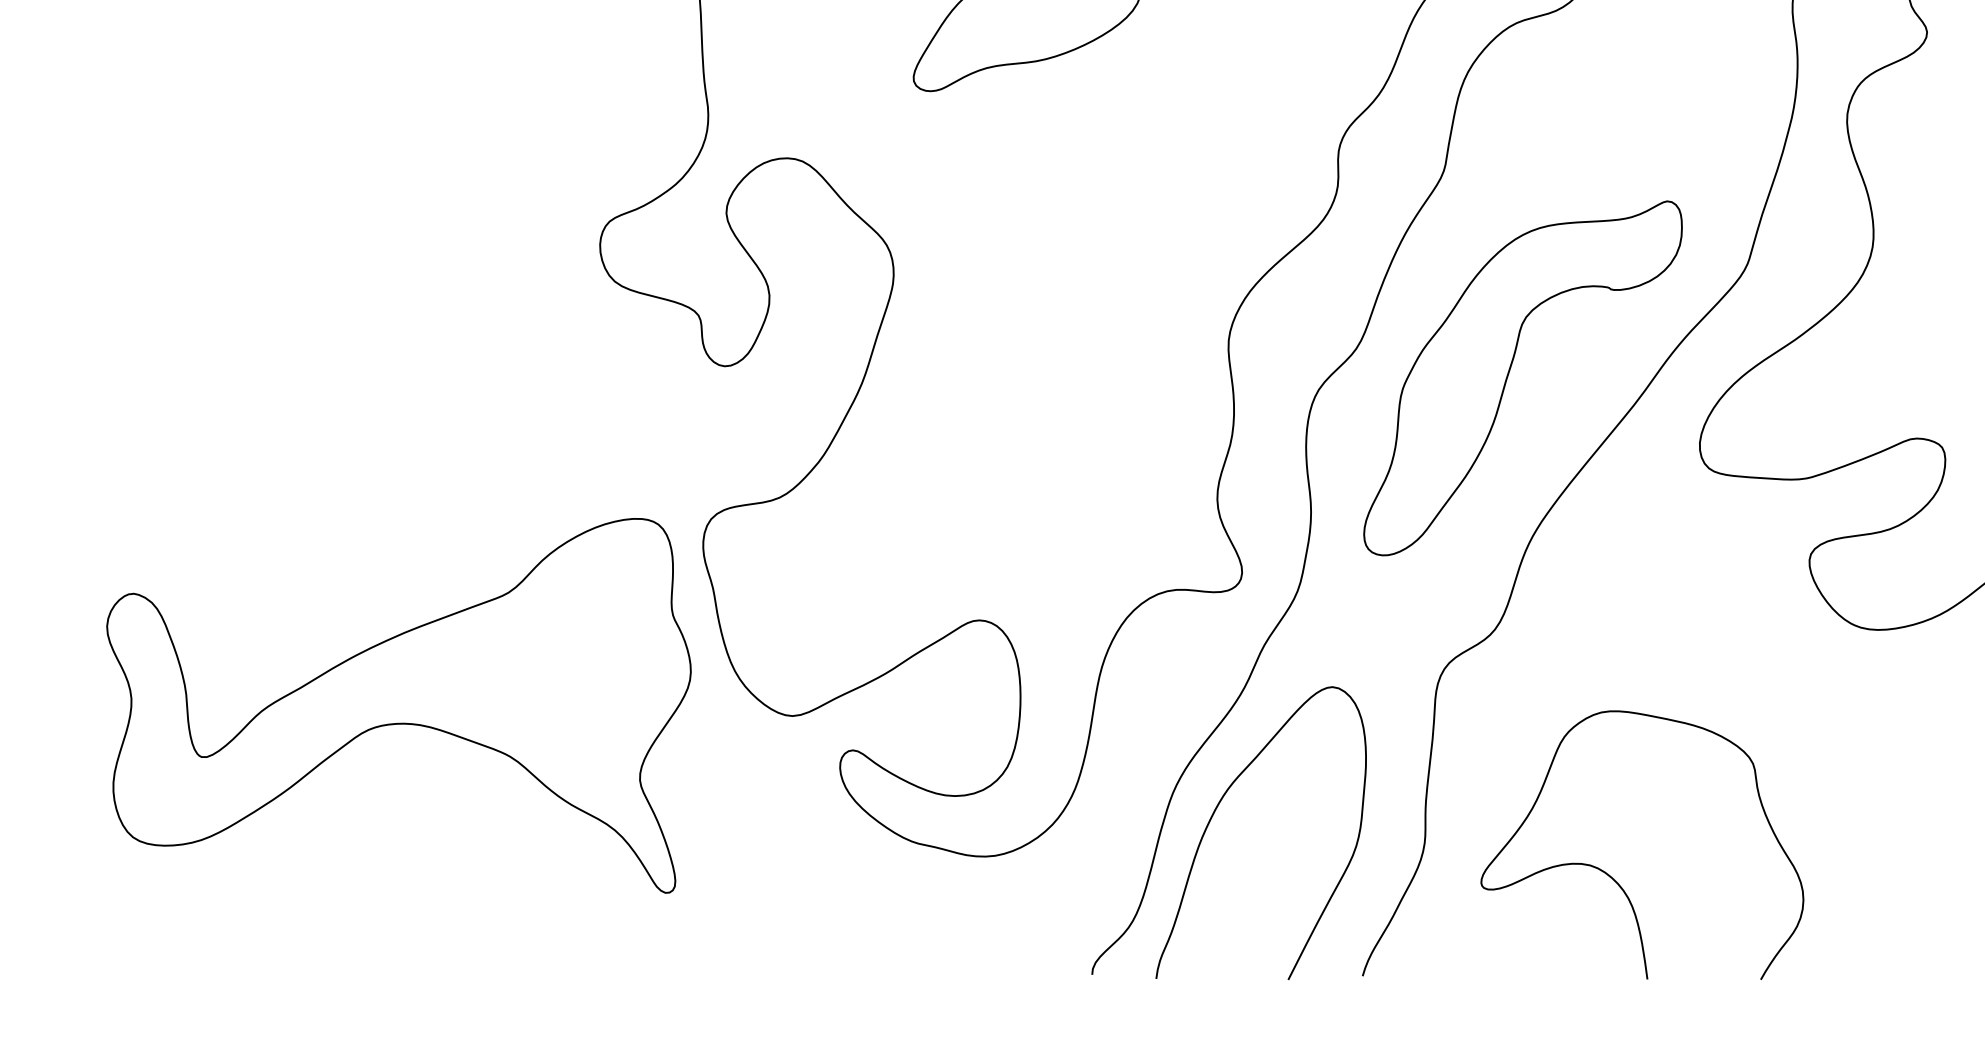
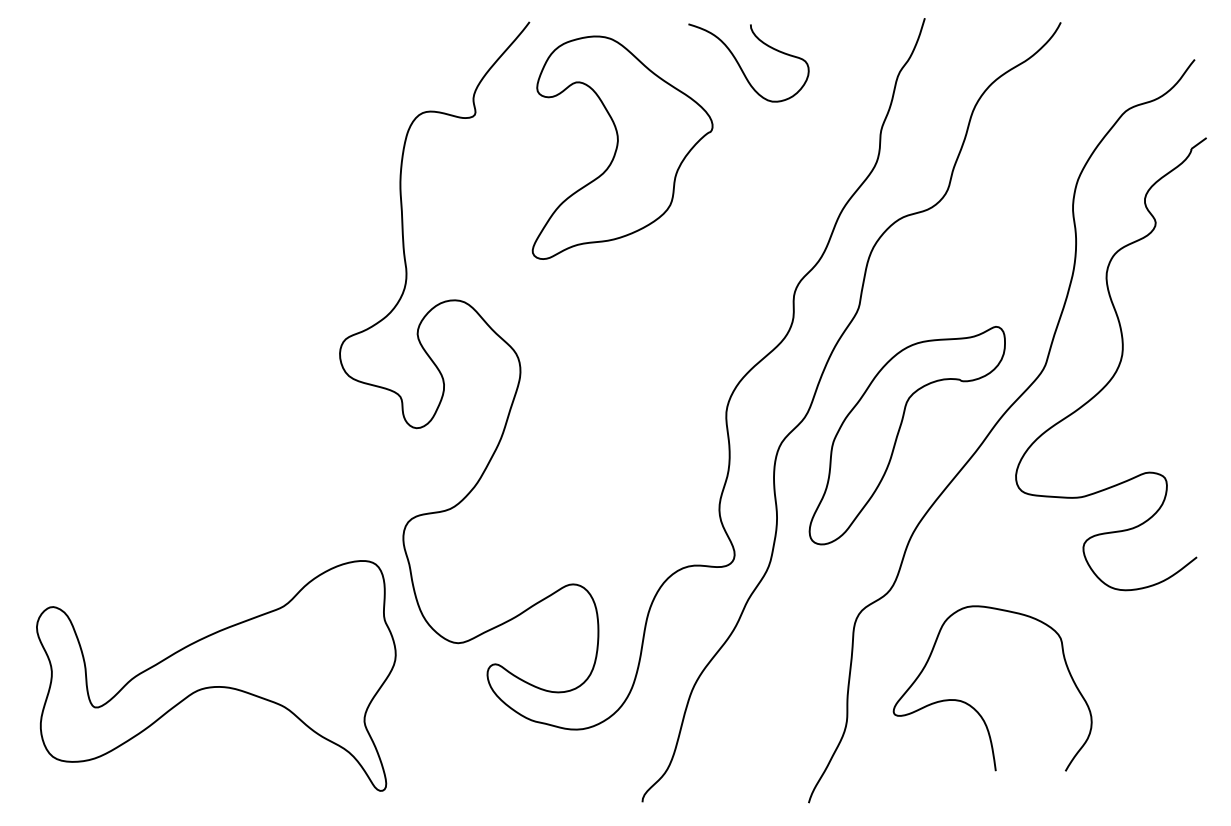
part: (399, 705) -> (216, 675), moved
curve: (1220, 804) -> (721, 697), removed
curve: (1612, 875) -> (974, 707), moved

